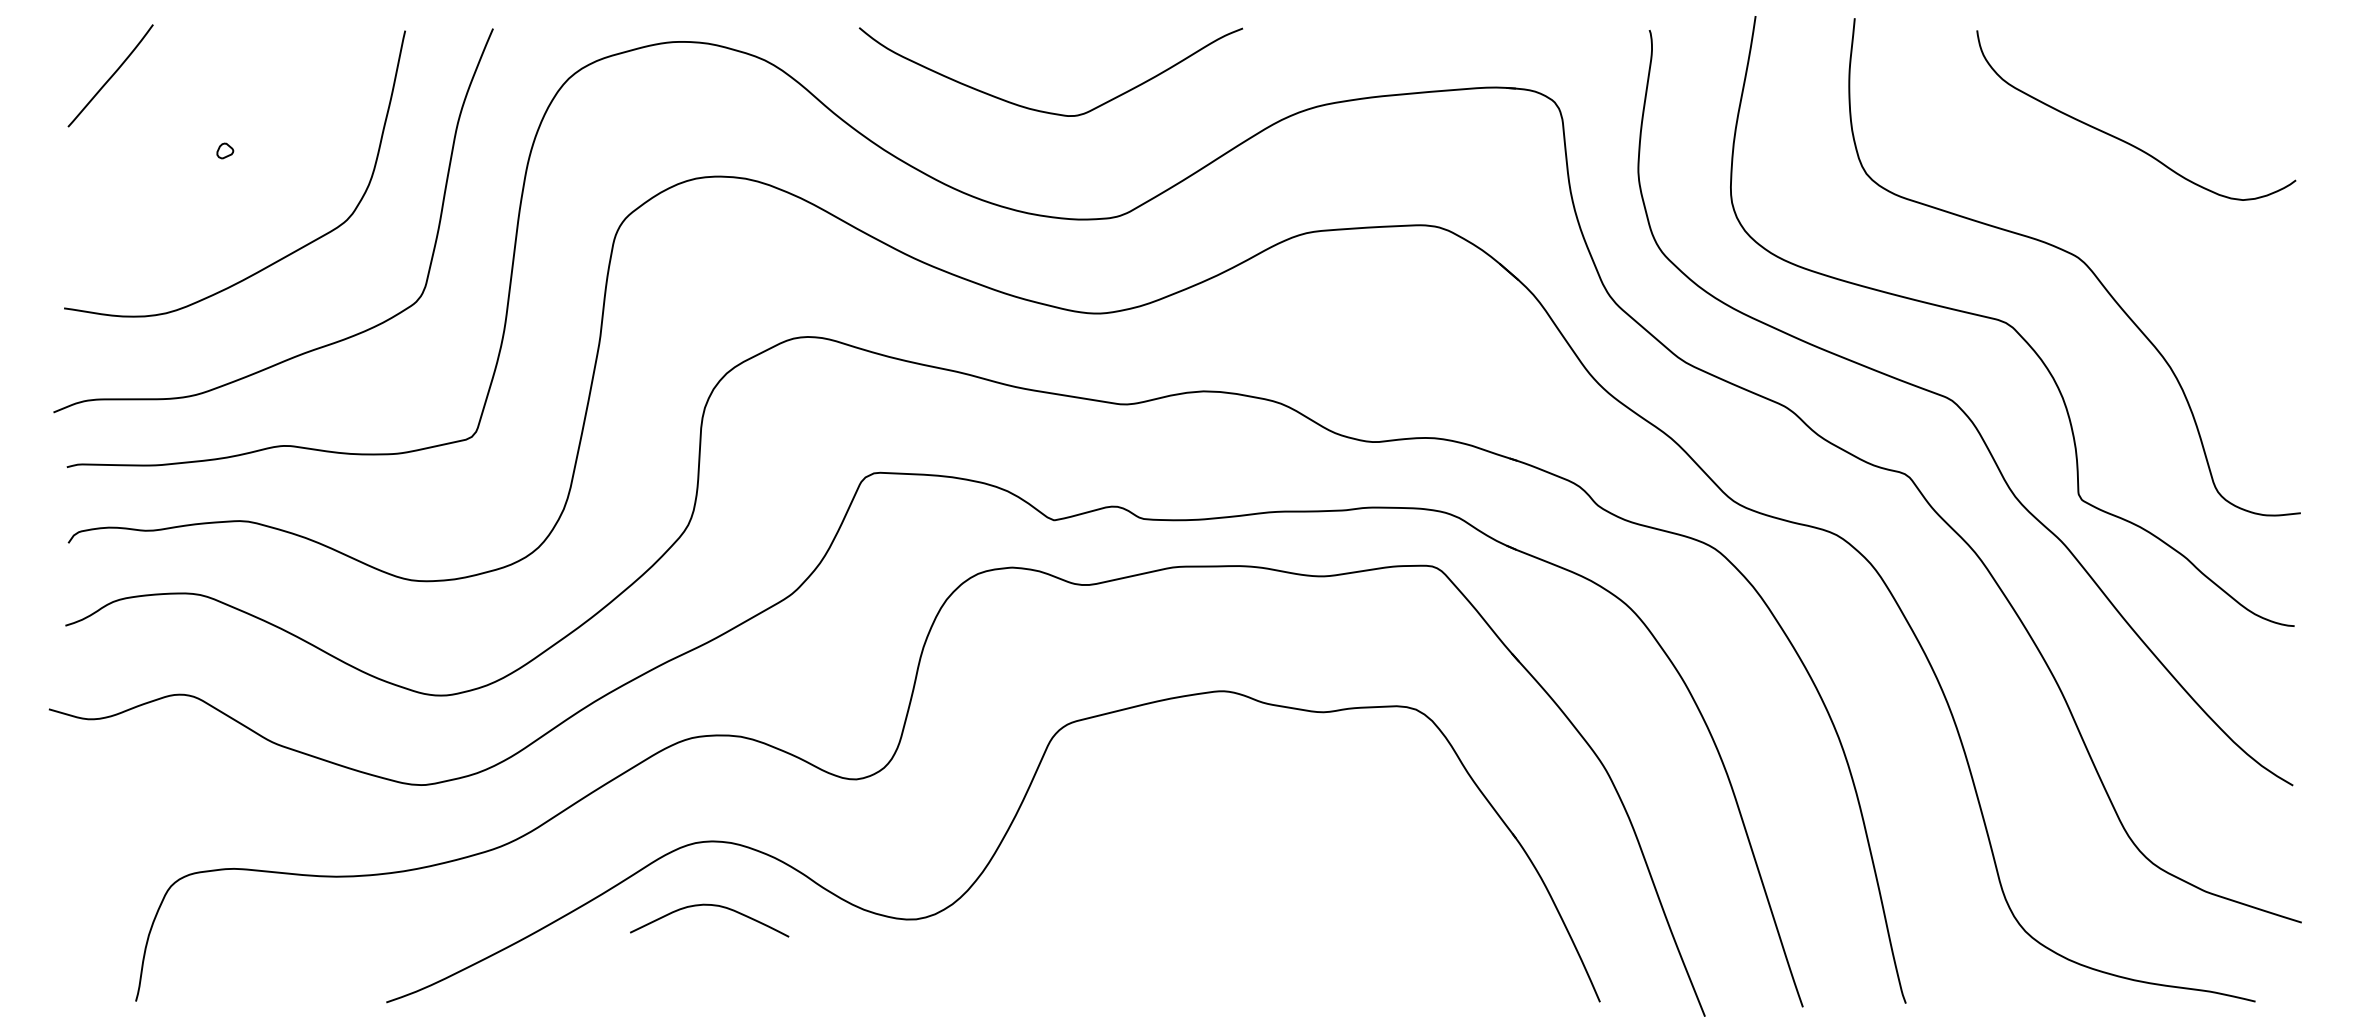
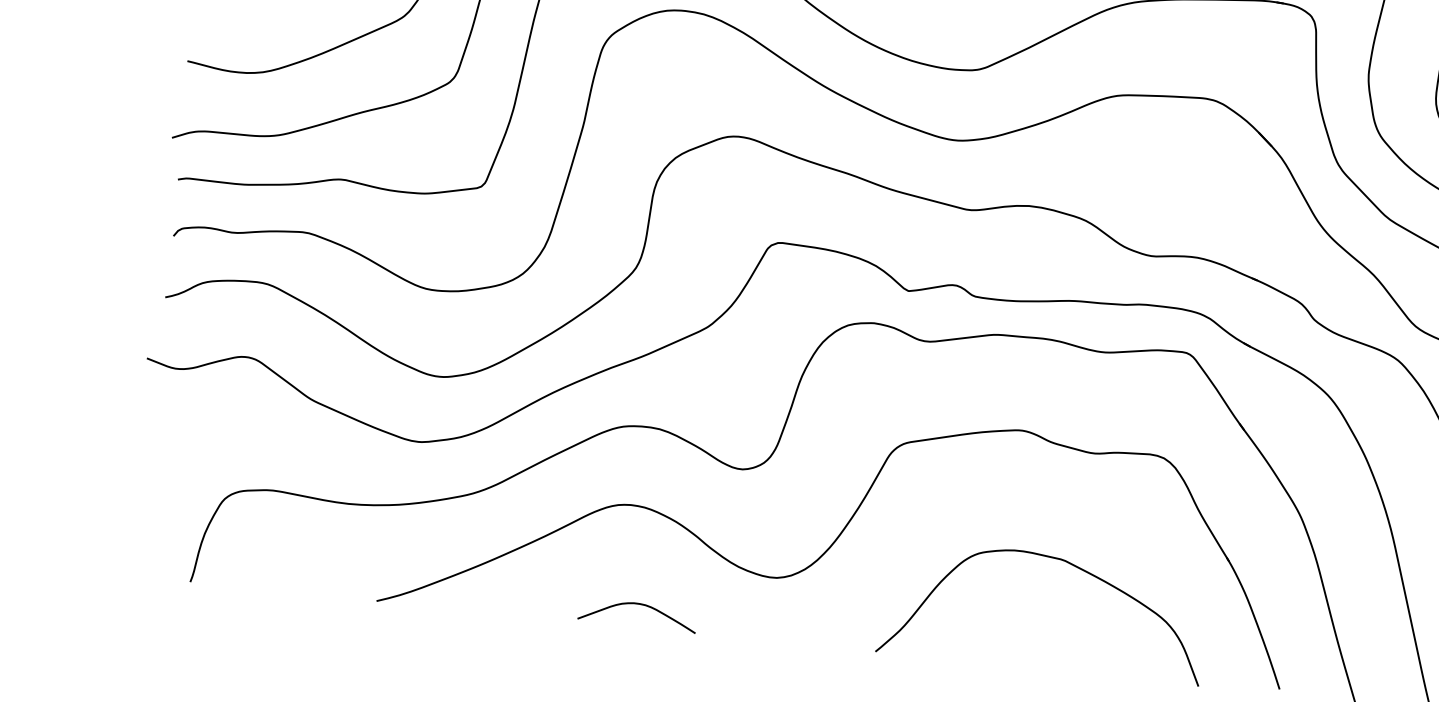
curve: (1280, 857) -> (1052, 558), added
curve: (713, 906) -> (641, 605), moved

